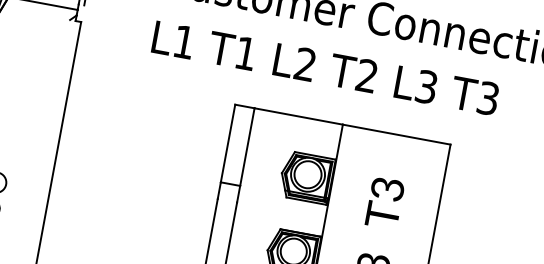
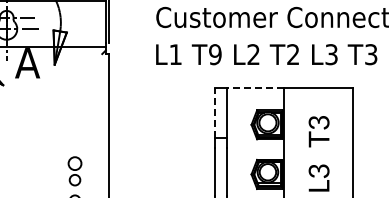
text: (246, 53) -> (215, 54), T1 -> T9
line: (297, 115) -> (254, 87), solid -> dashed
line: (227, 143) -> (214, 112), solid -> dashed

